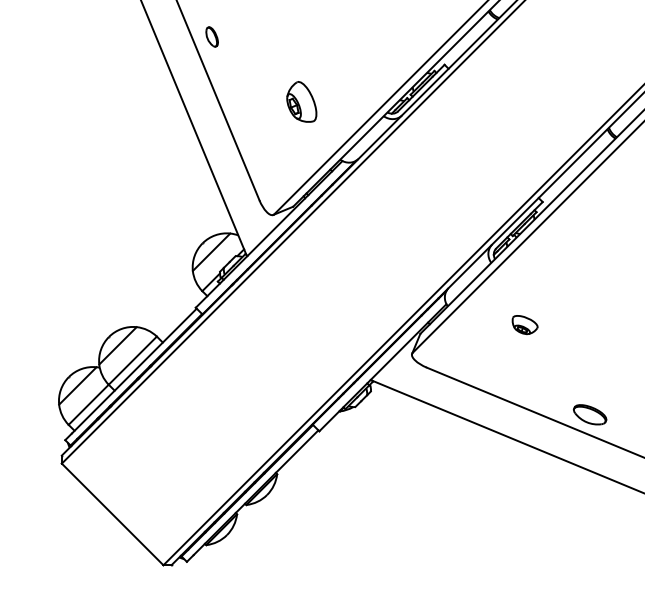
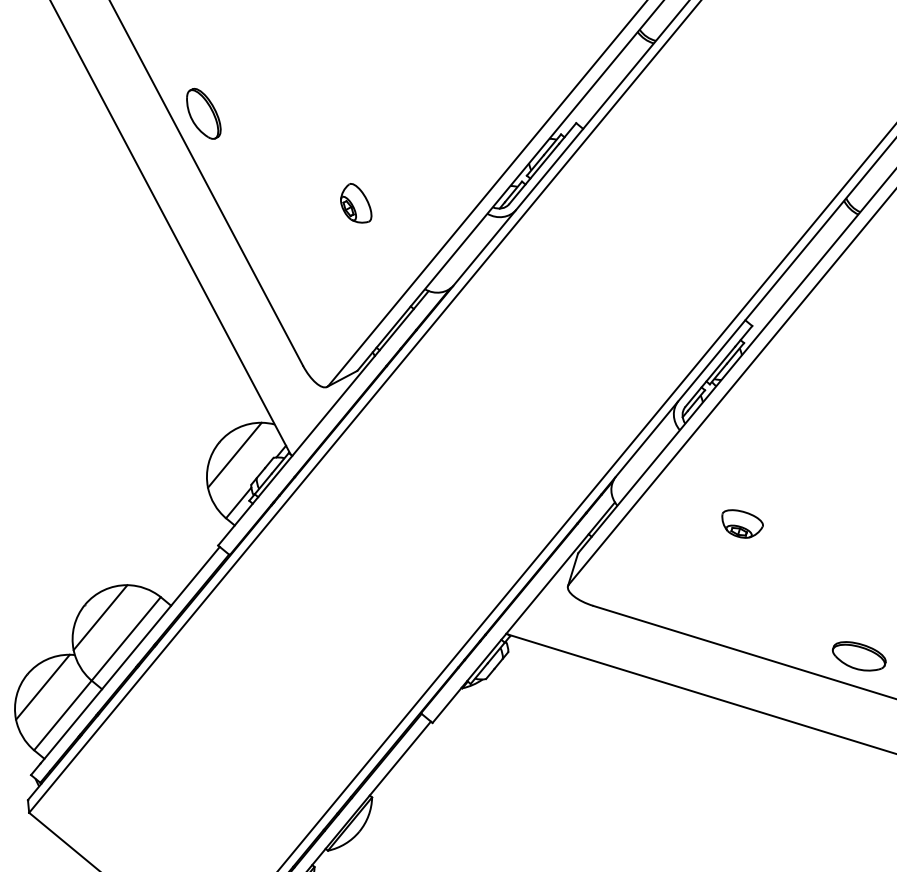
part: (211, 36) -> (202, 113), size x1.67
part: (302, 101) -> (356, 202), size x0.62

